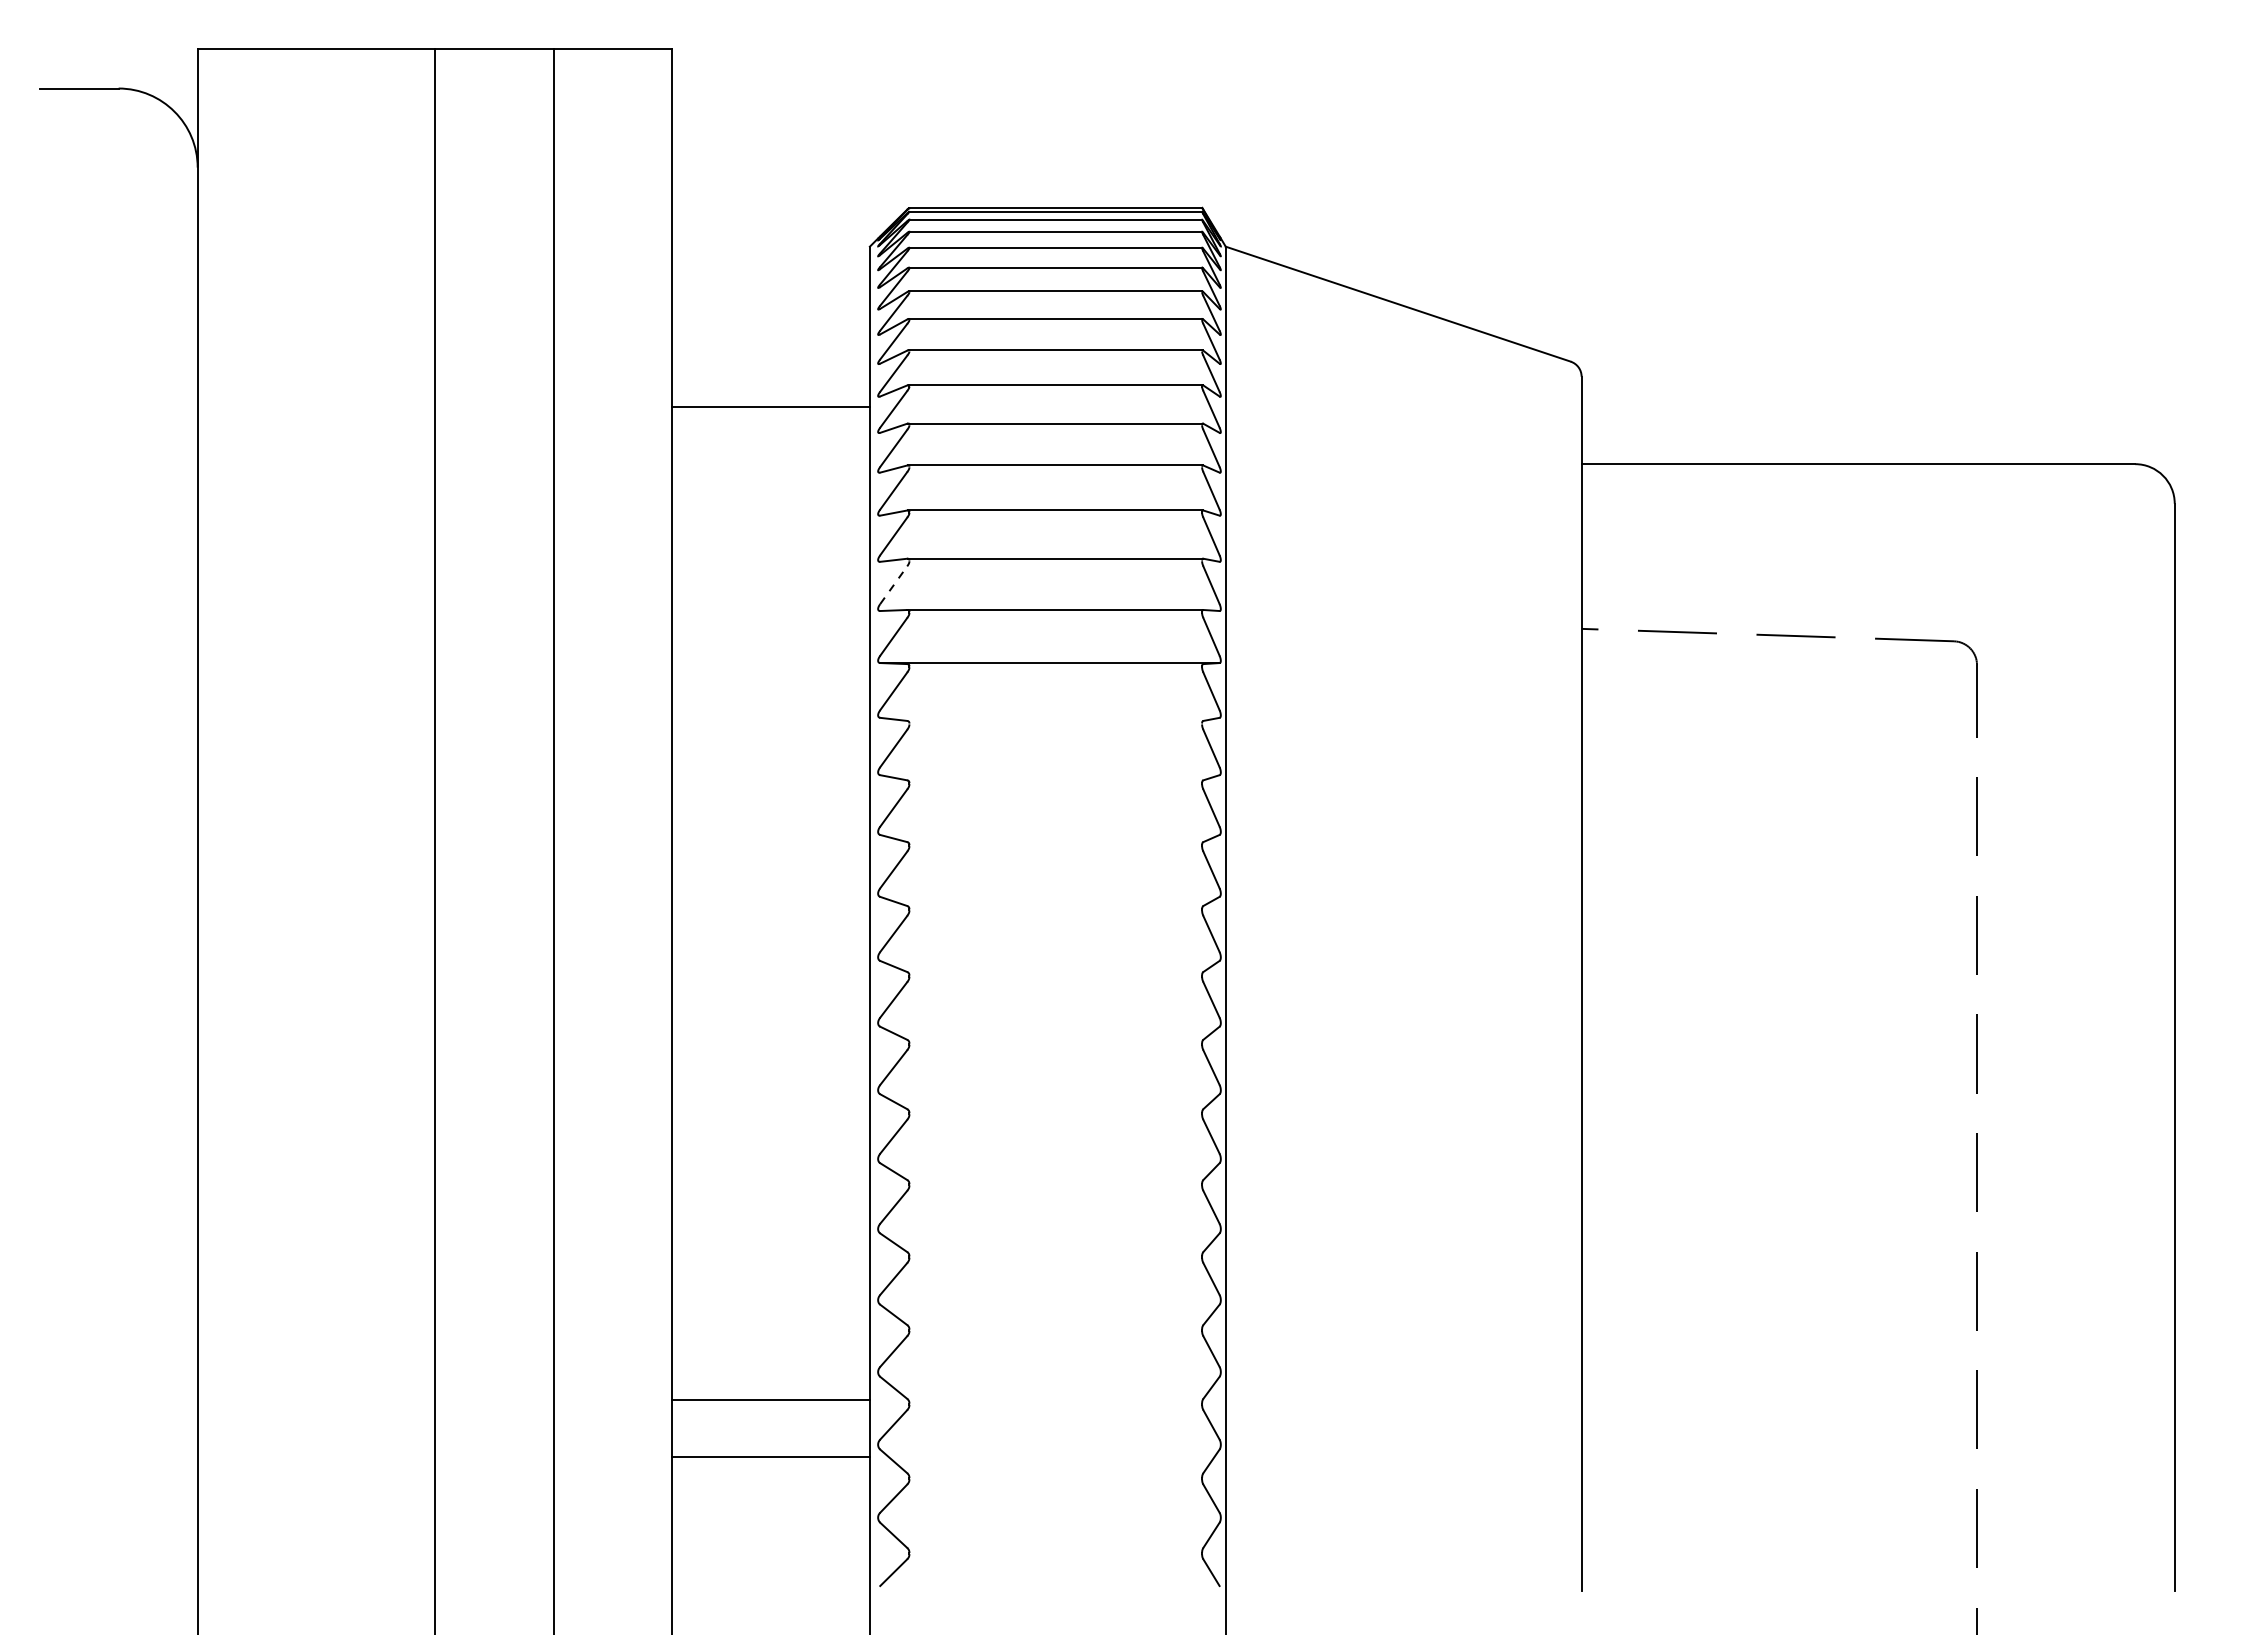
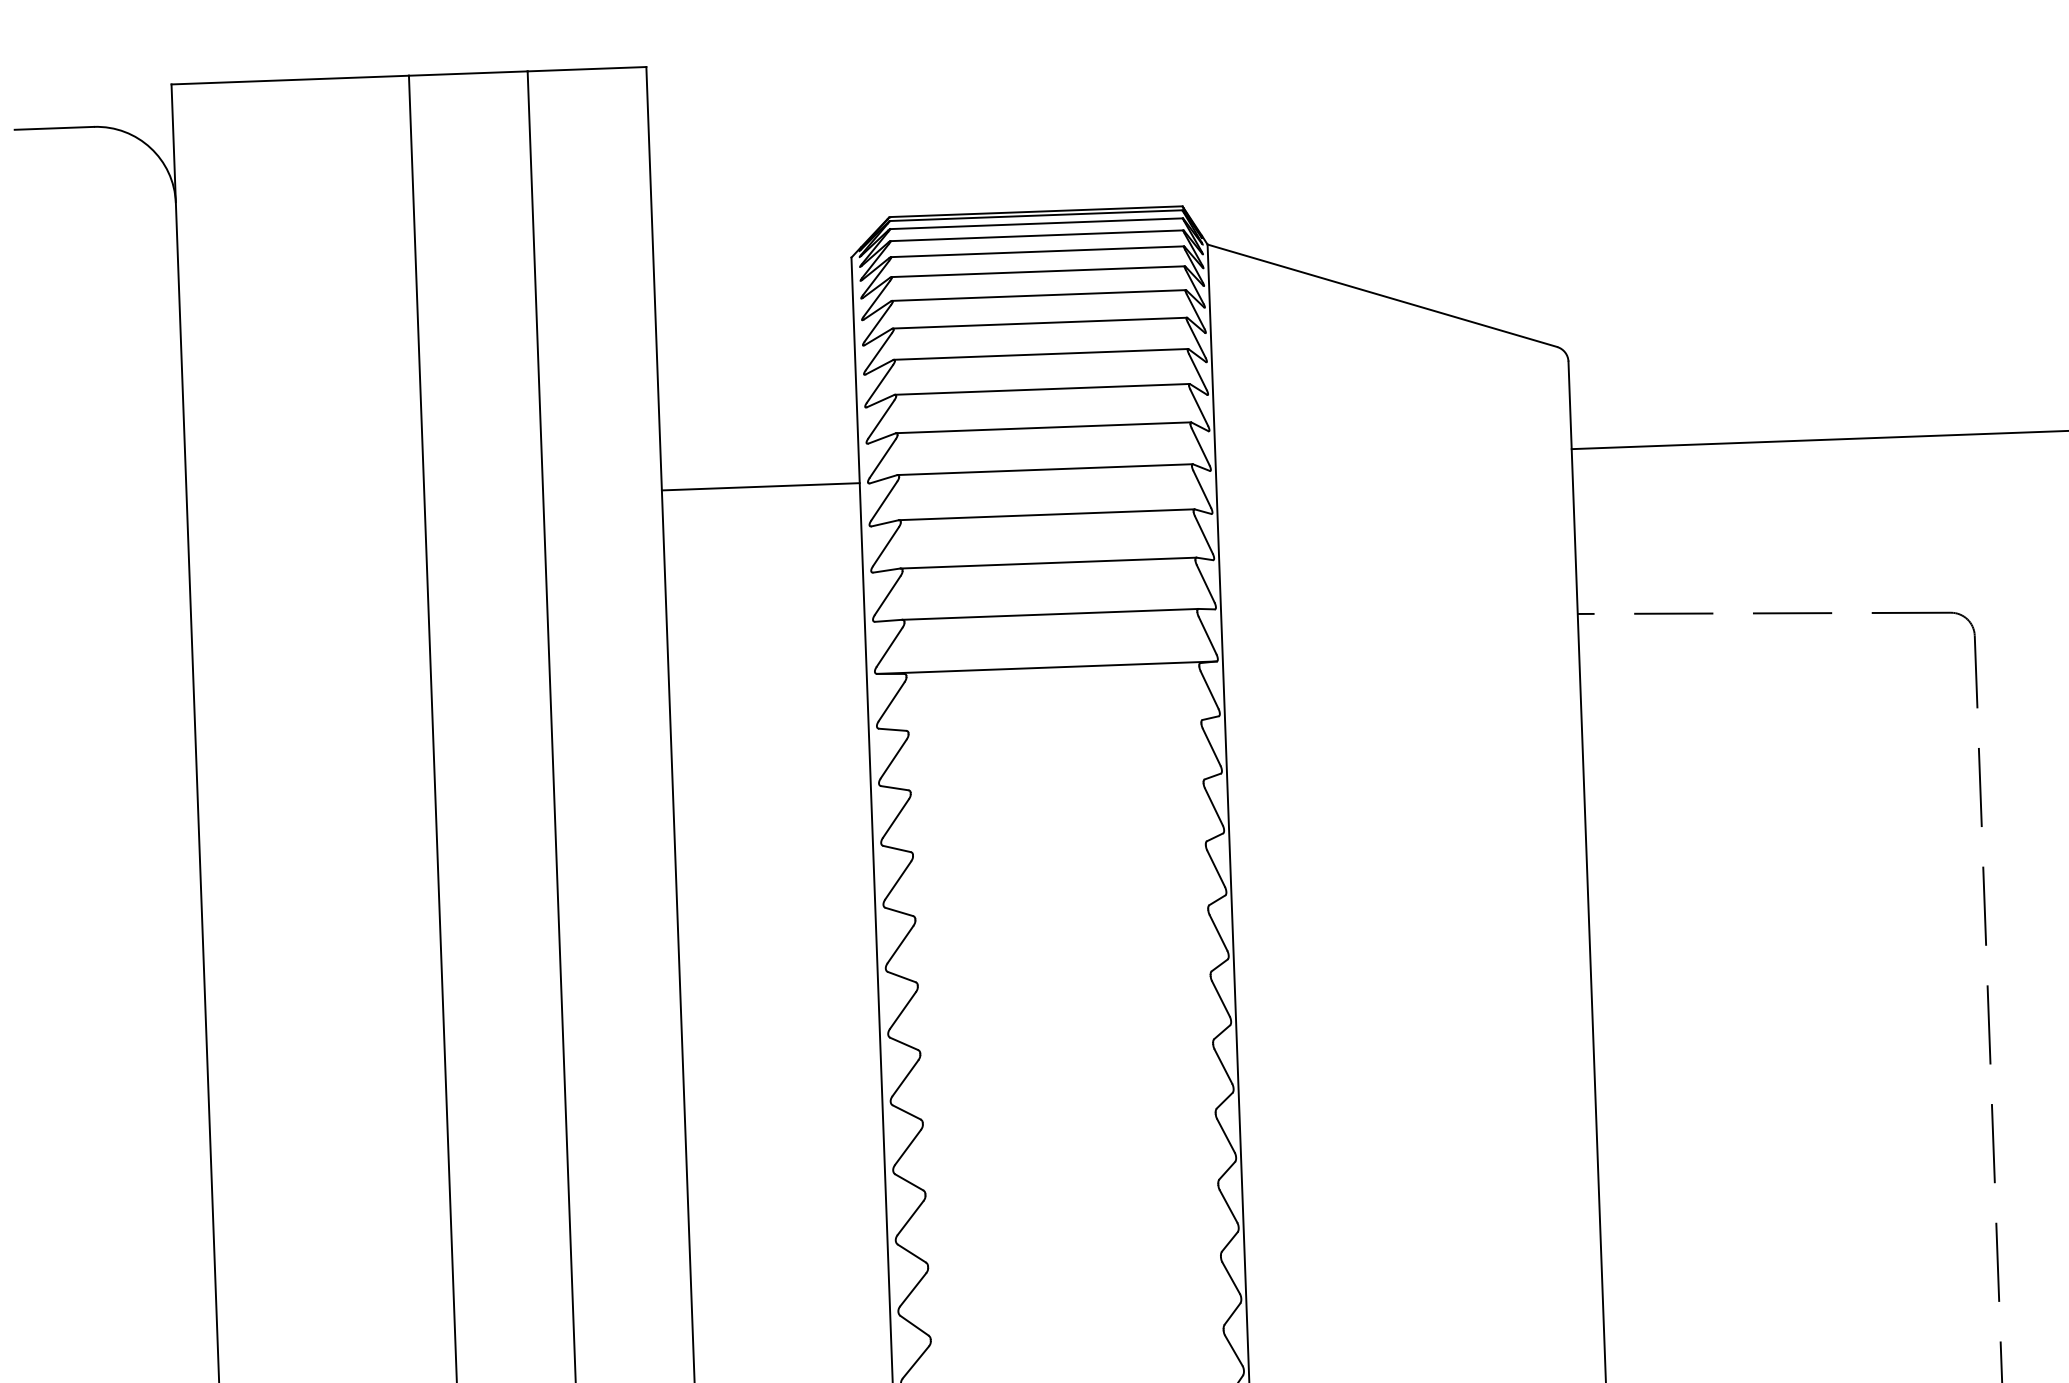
line: (770, 407) -> (760, 487), moved
line: (894, 584) -> (888, 594), dashed -> solid

